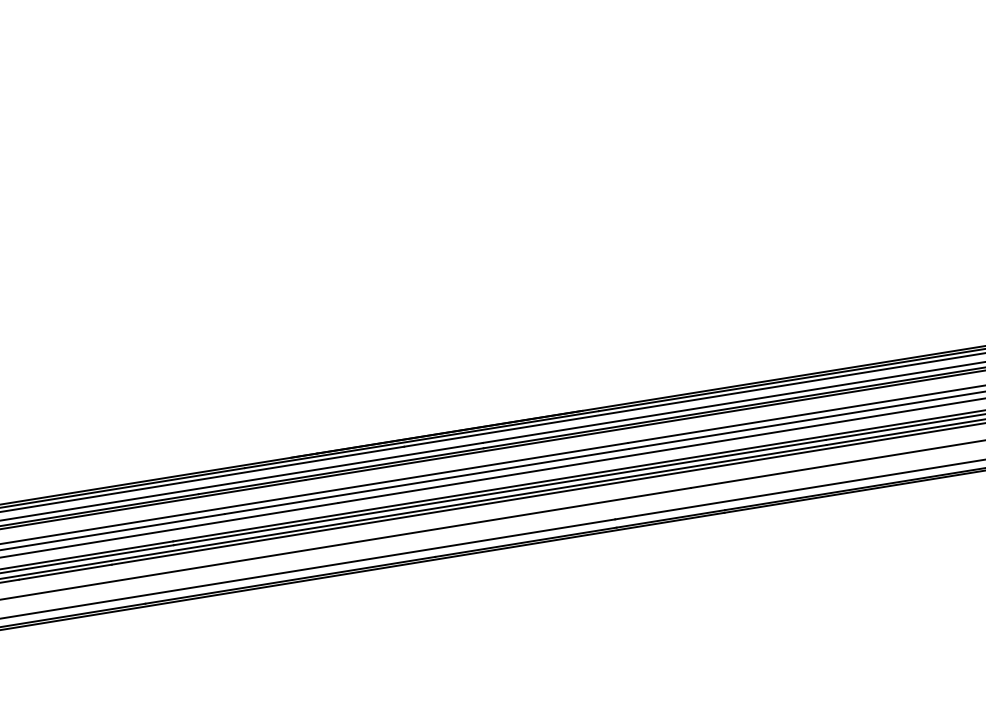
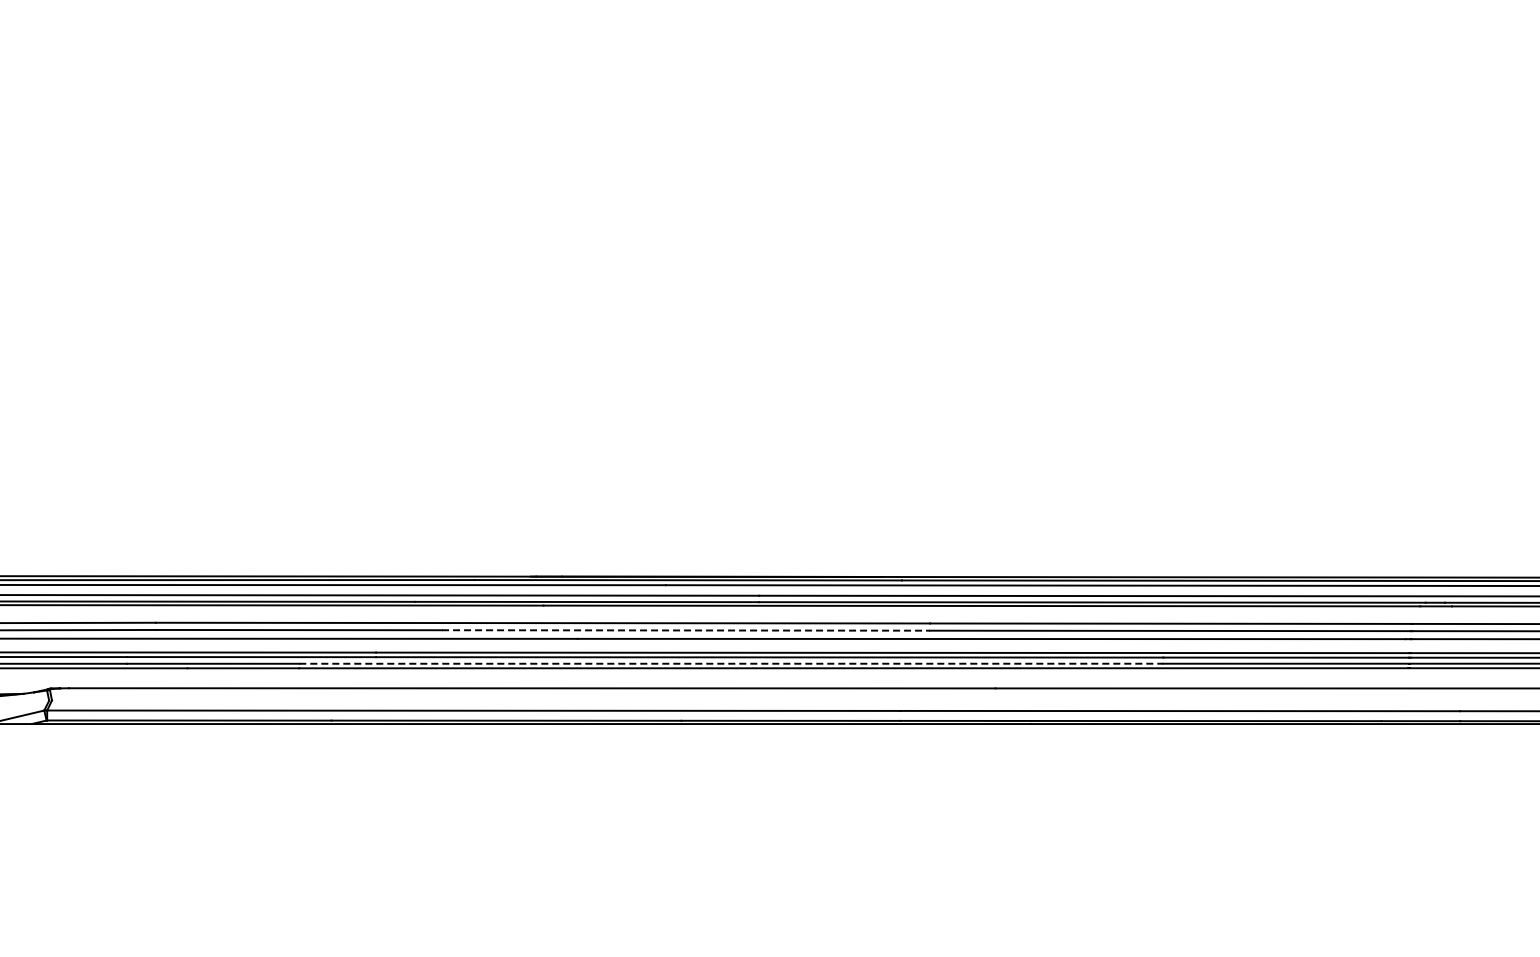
line: (427, 481) -> (686, 630), solid -> dashed
line: (469, 502) -> (731, 663), solid -> dashed

